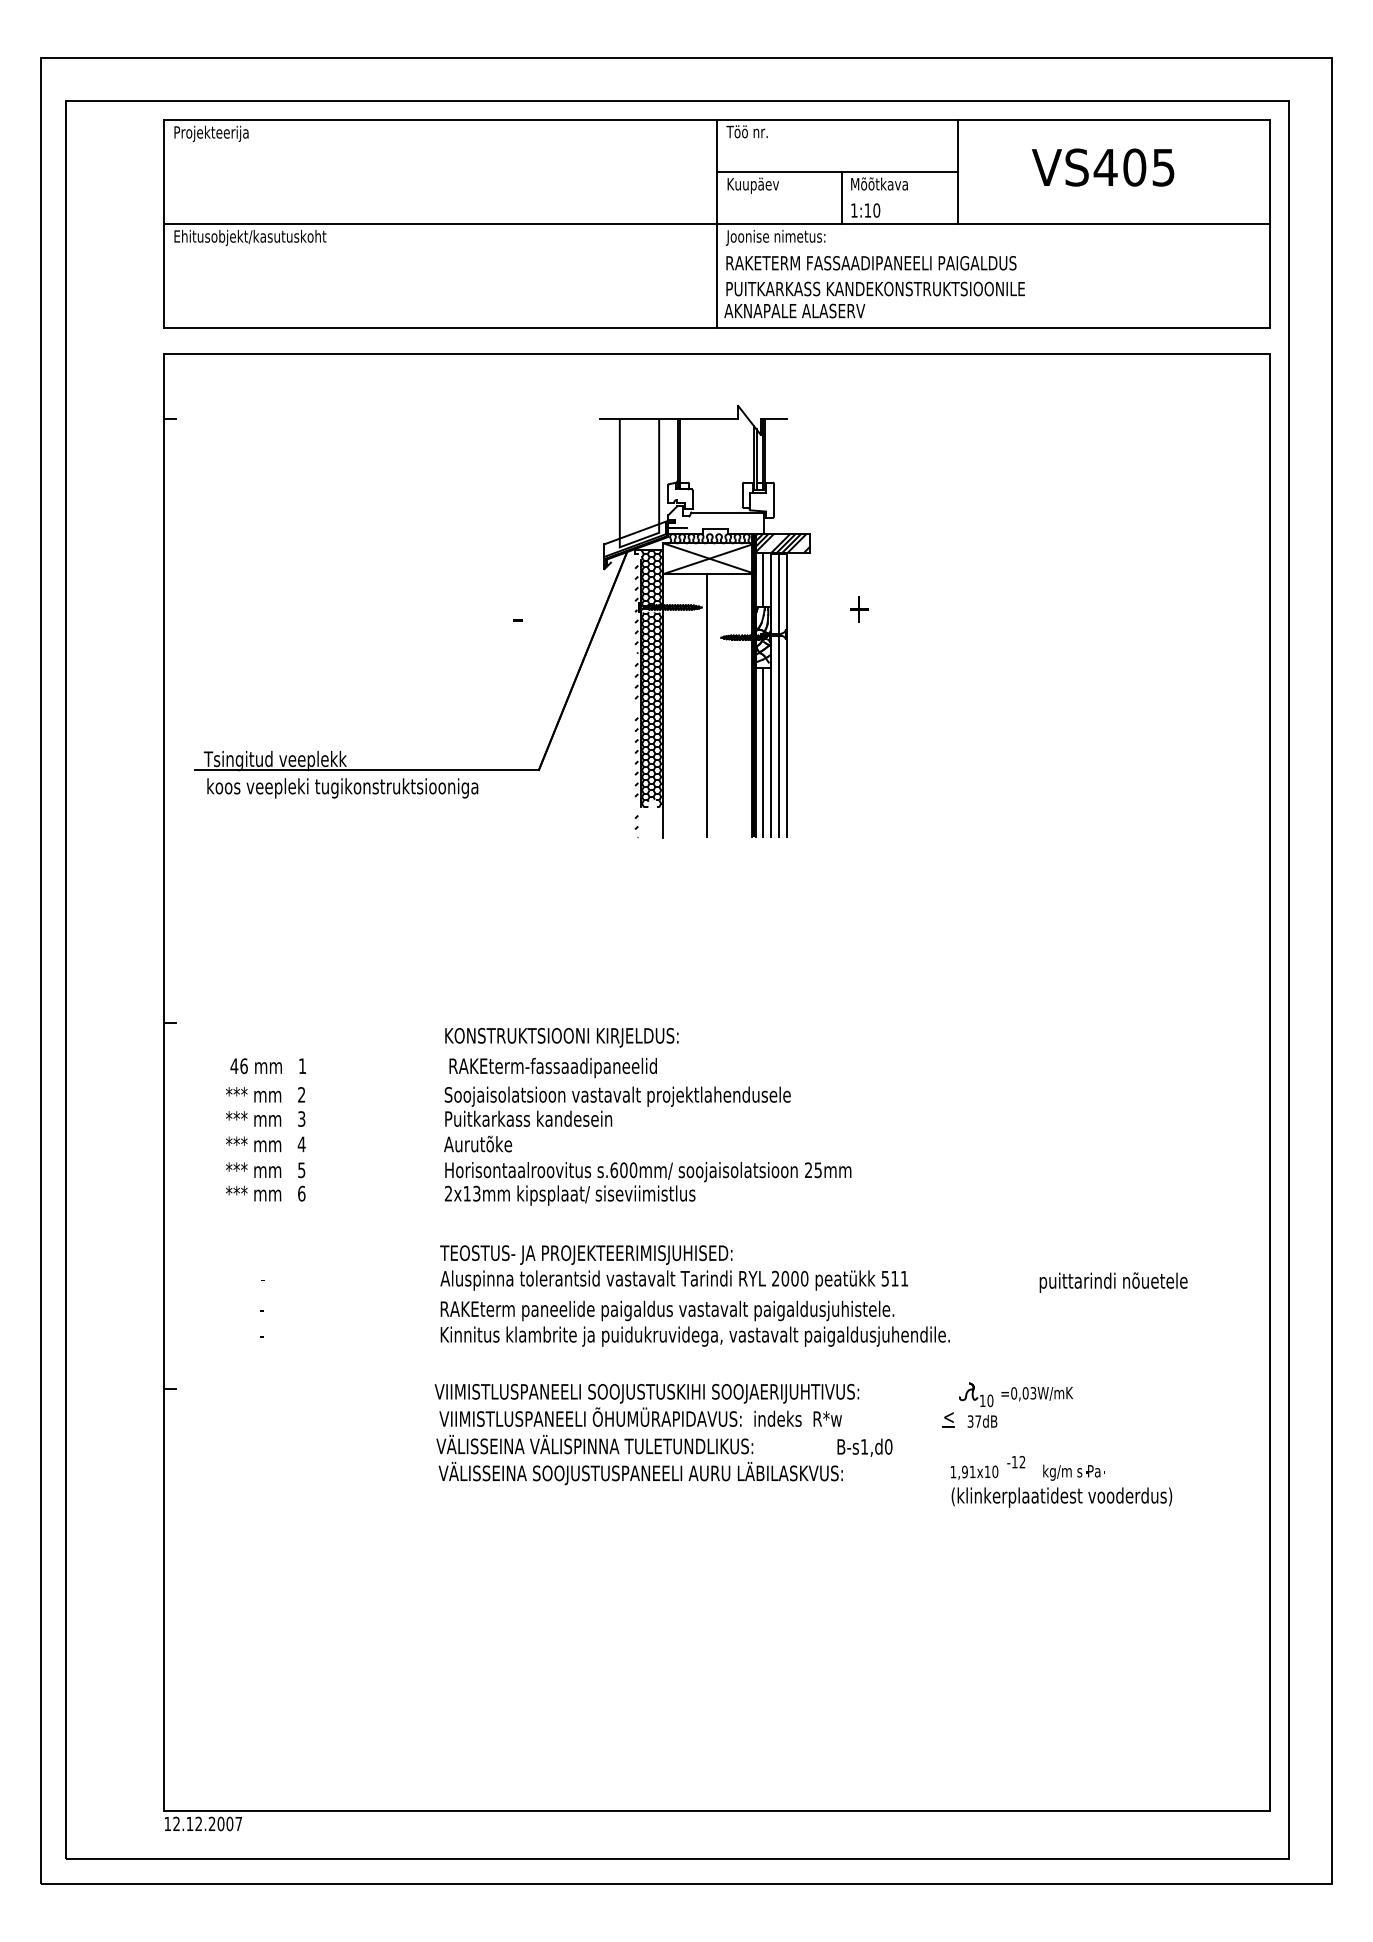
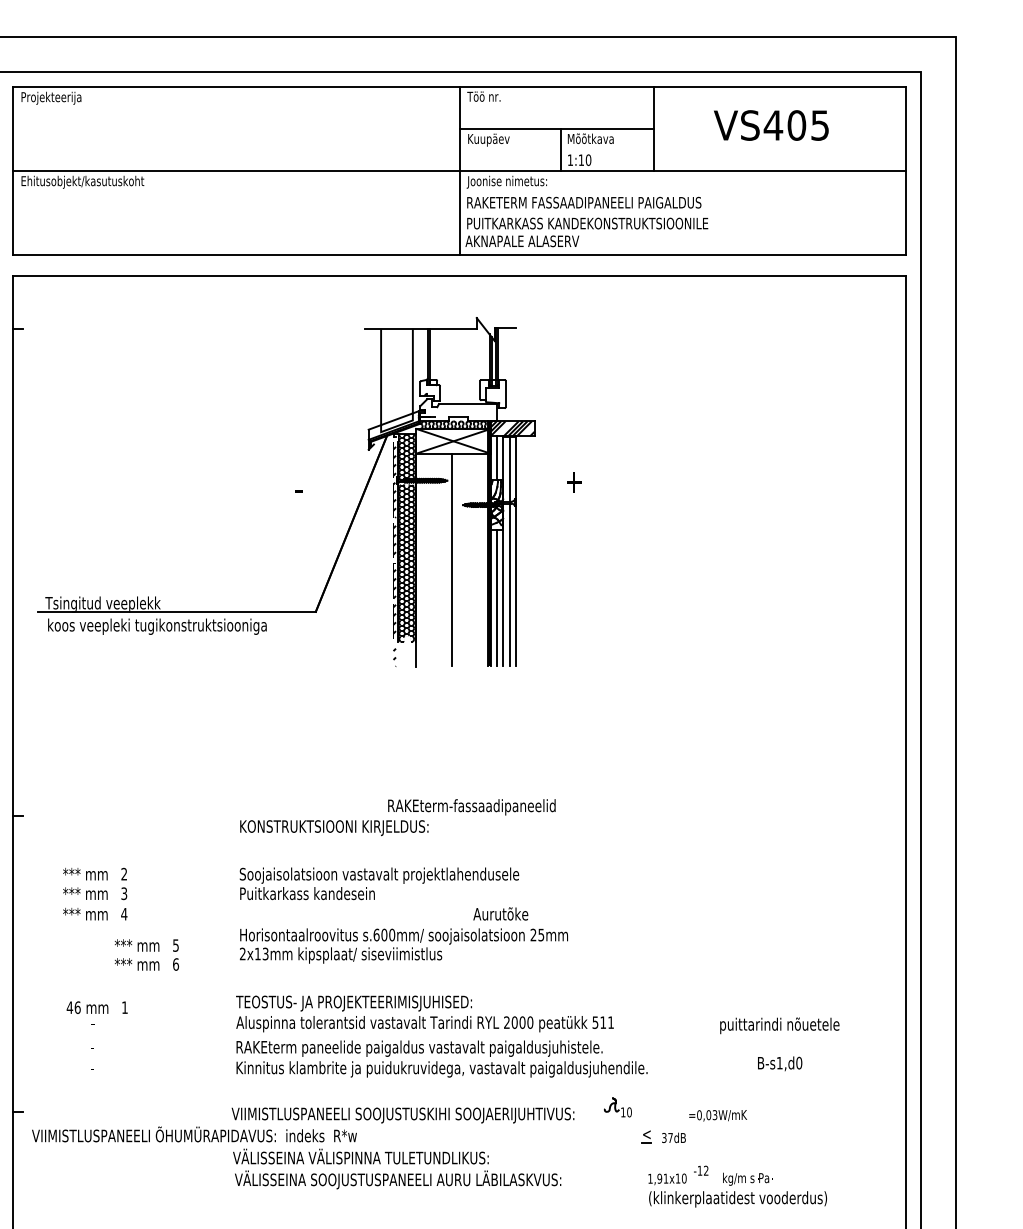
text: (267, 1066) -> (96, 1007), moved
text: (552, 1067) -> (471, 806), moved
text: (478, 1143) -> (501, 913), moved
text: (265, 1181) -> (146, 954), moved
part: (976, 1394) -> (618, 1107), moved
text: (640, 1416) -> (194, 1133), moved
text: (864, 1447) -> (779, 1063), moved

